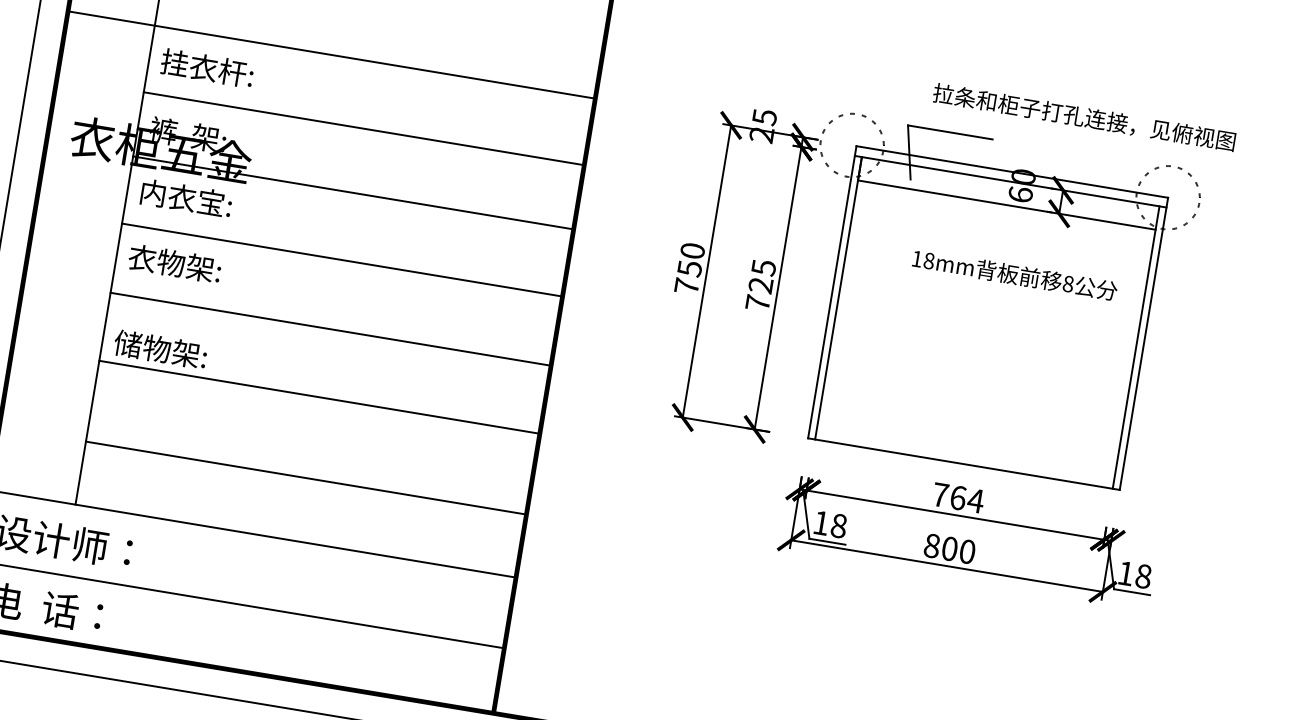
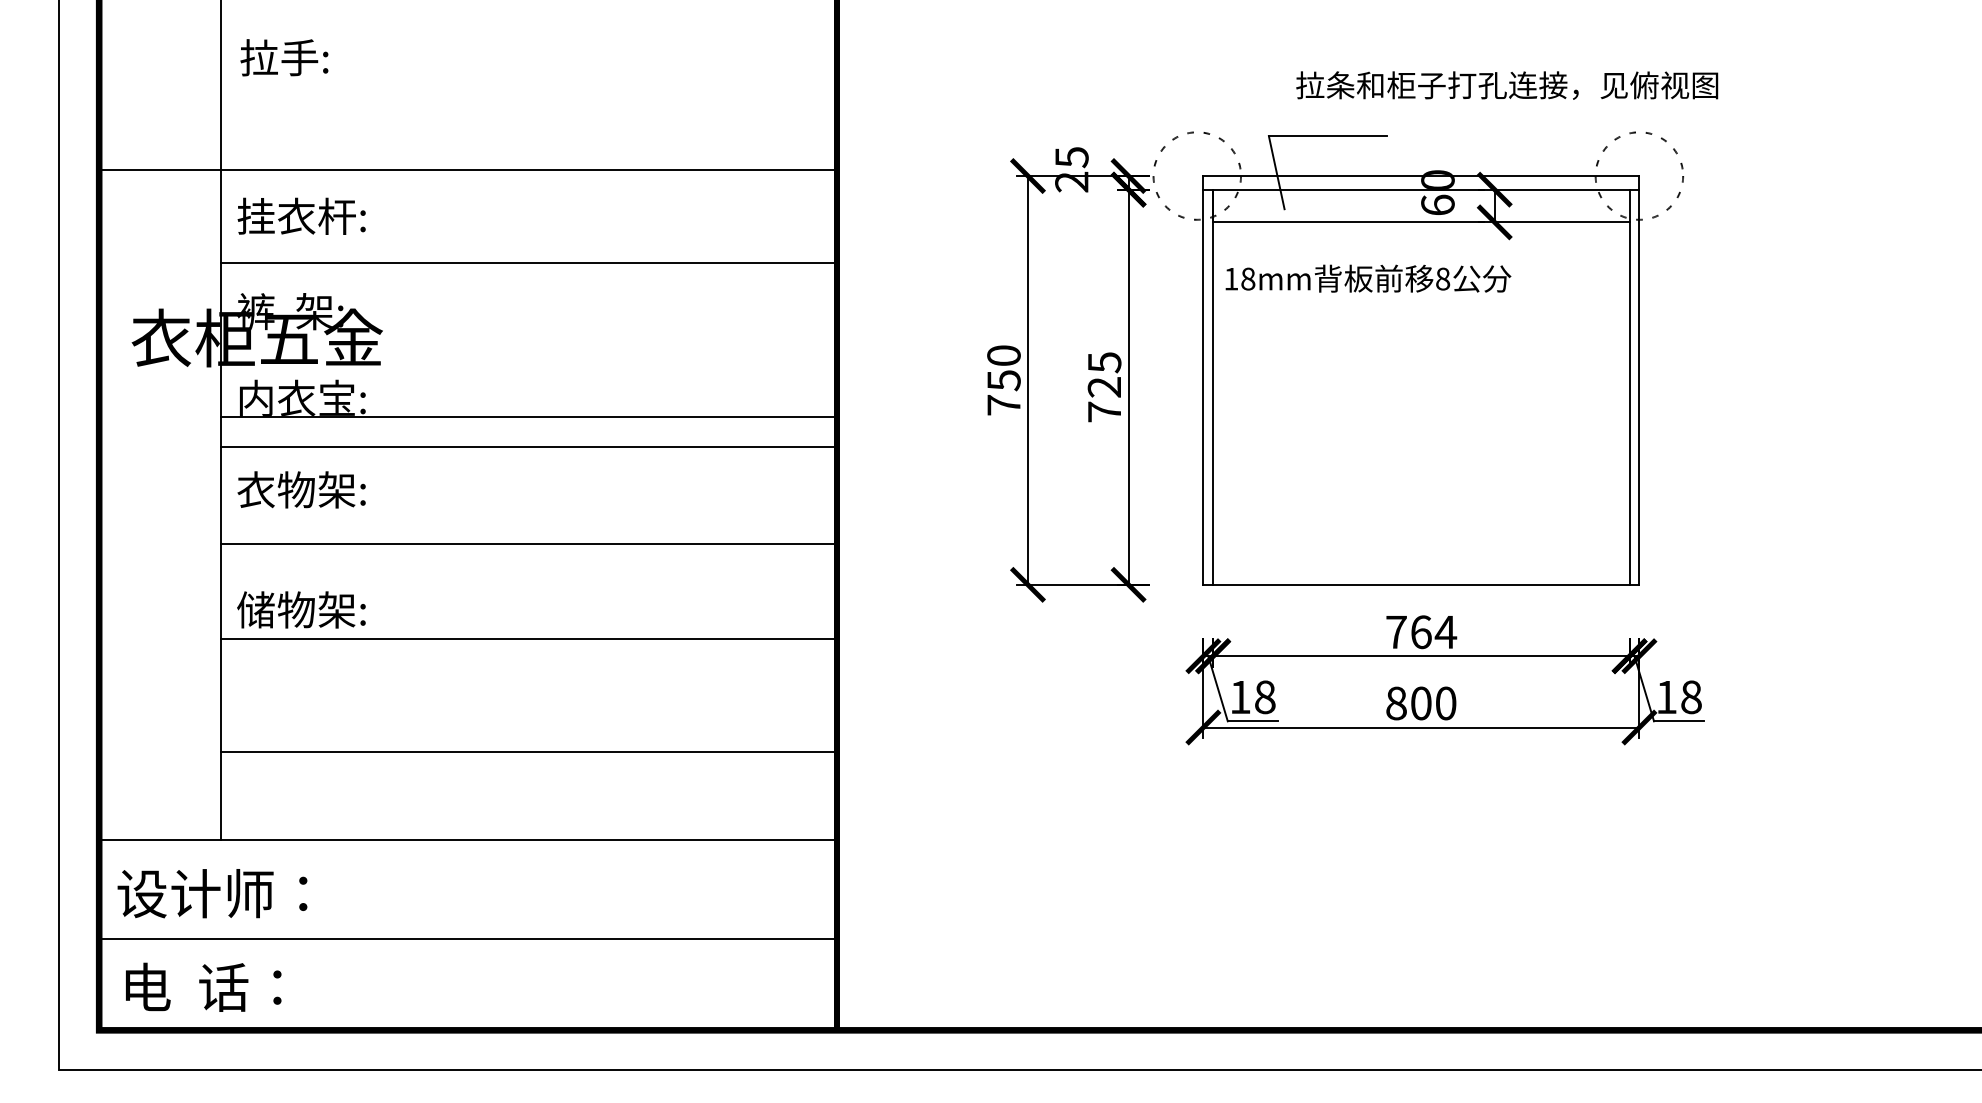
line: (353, 193) -> (528, 417), moved
text: (1015, 274) -> (1368, 278), moved

